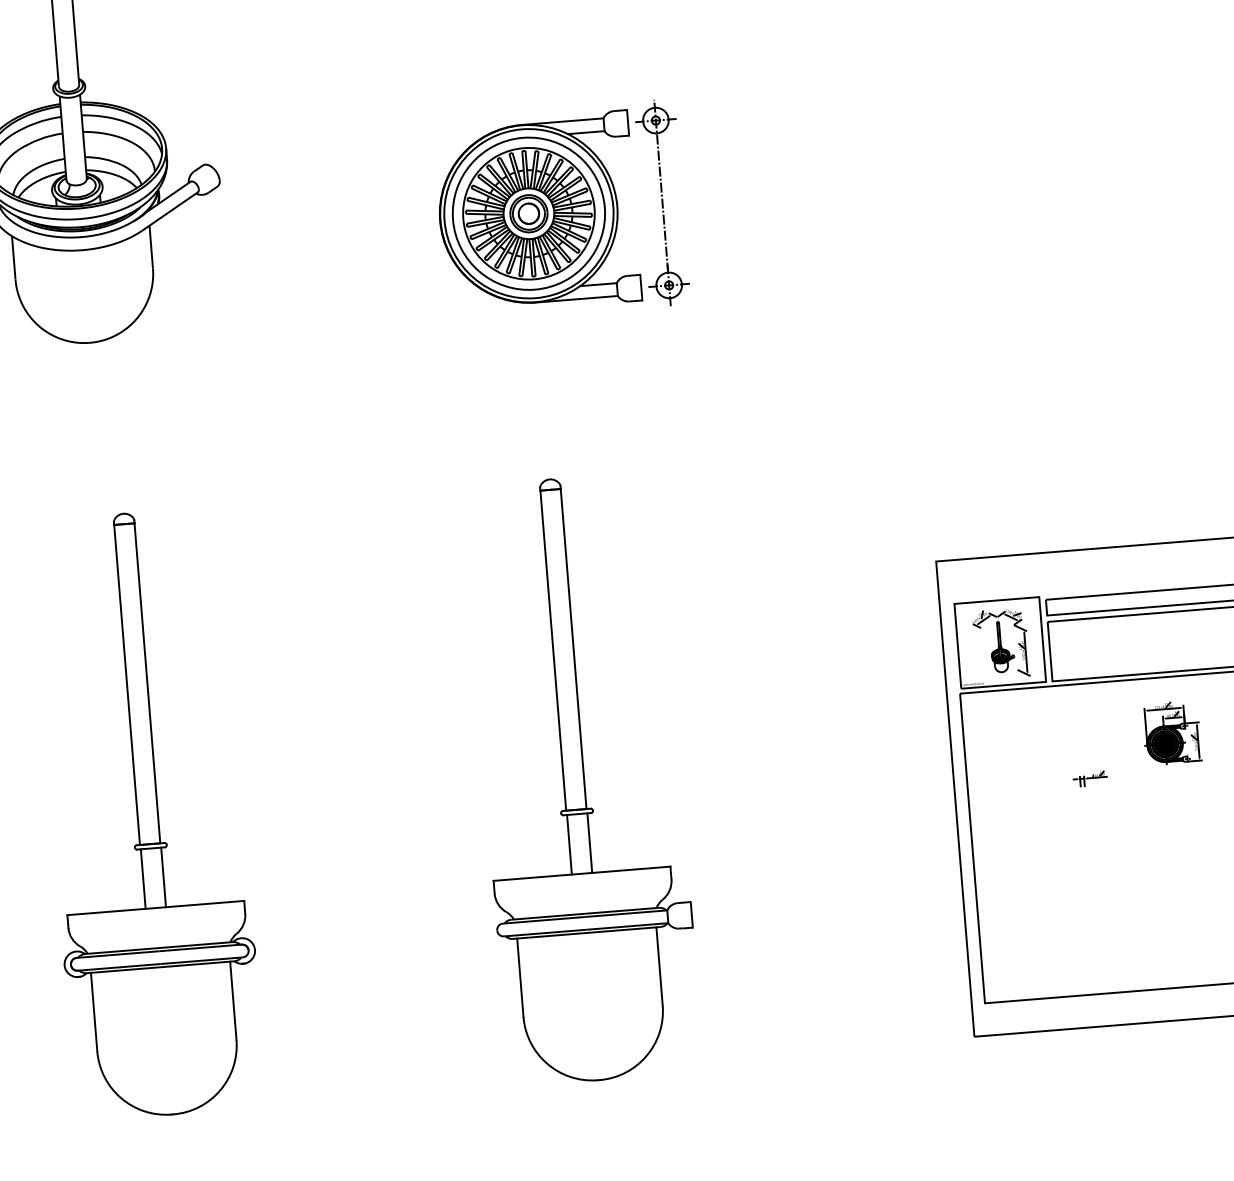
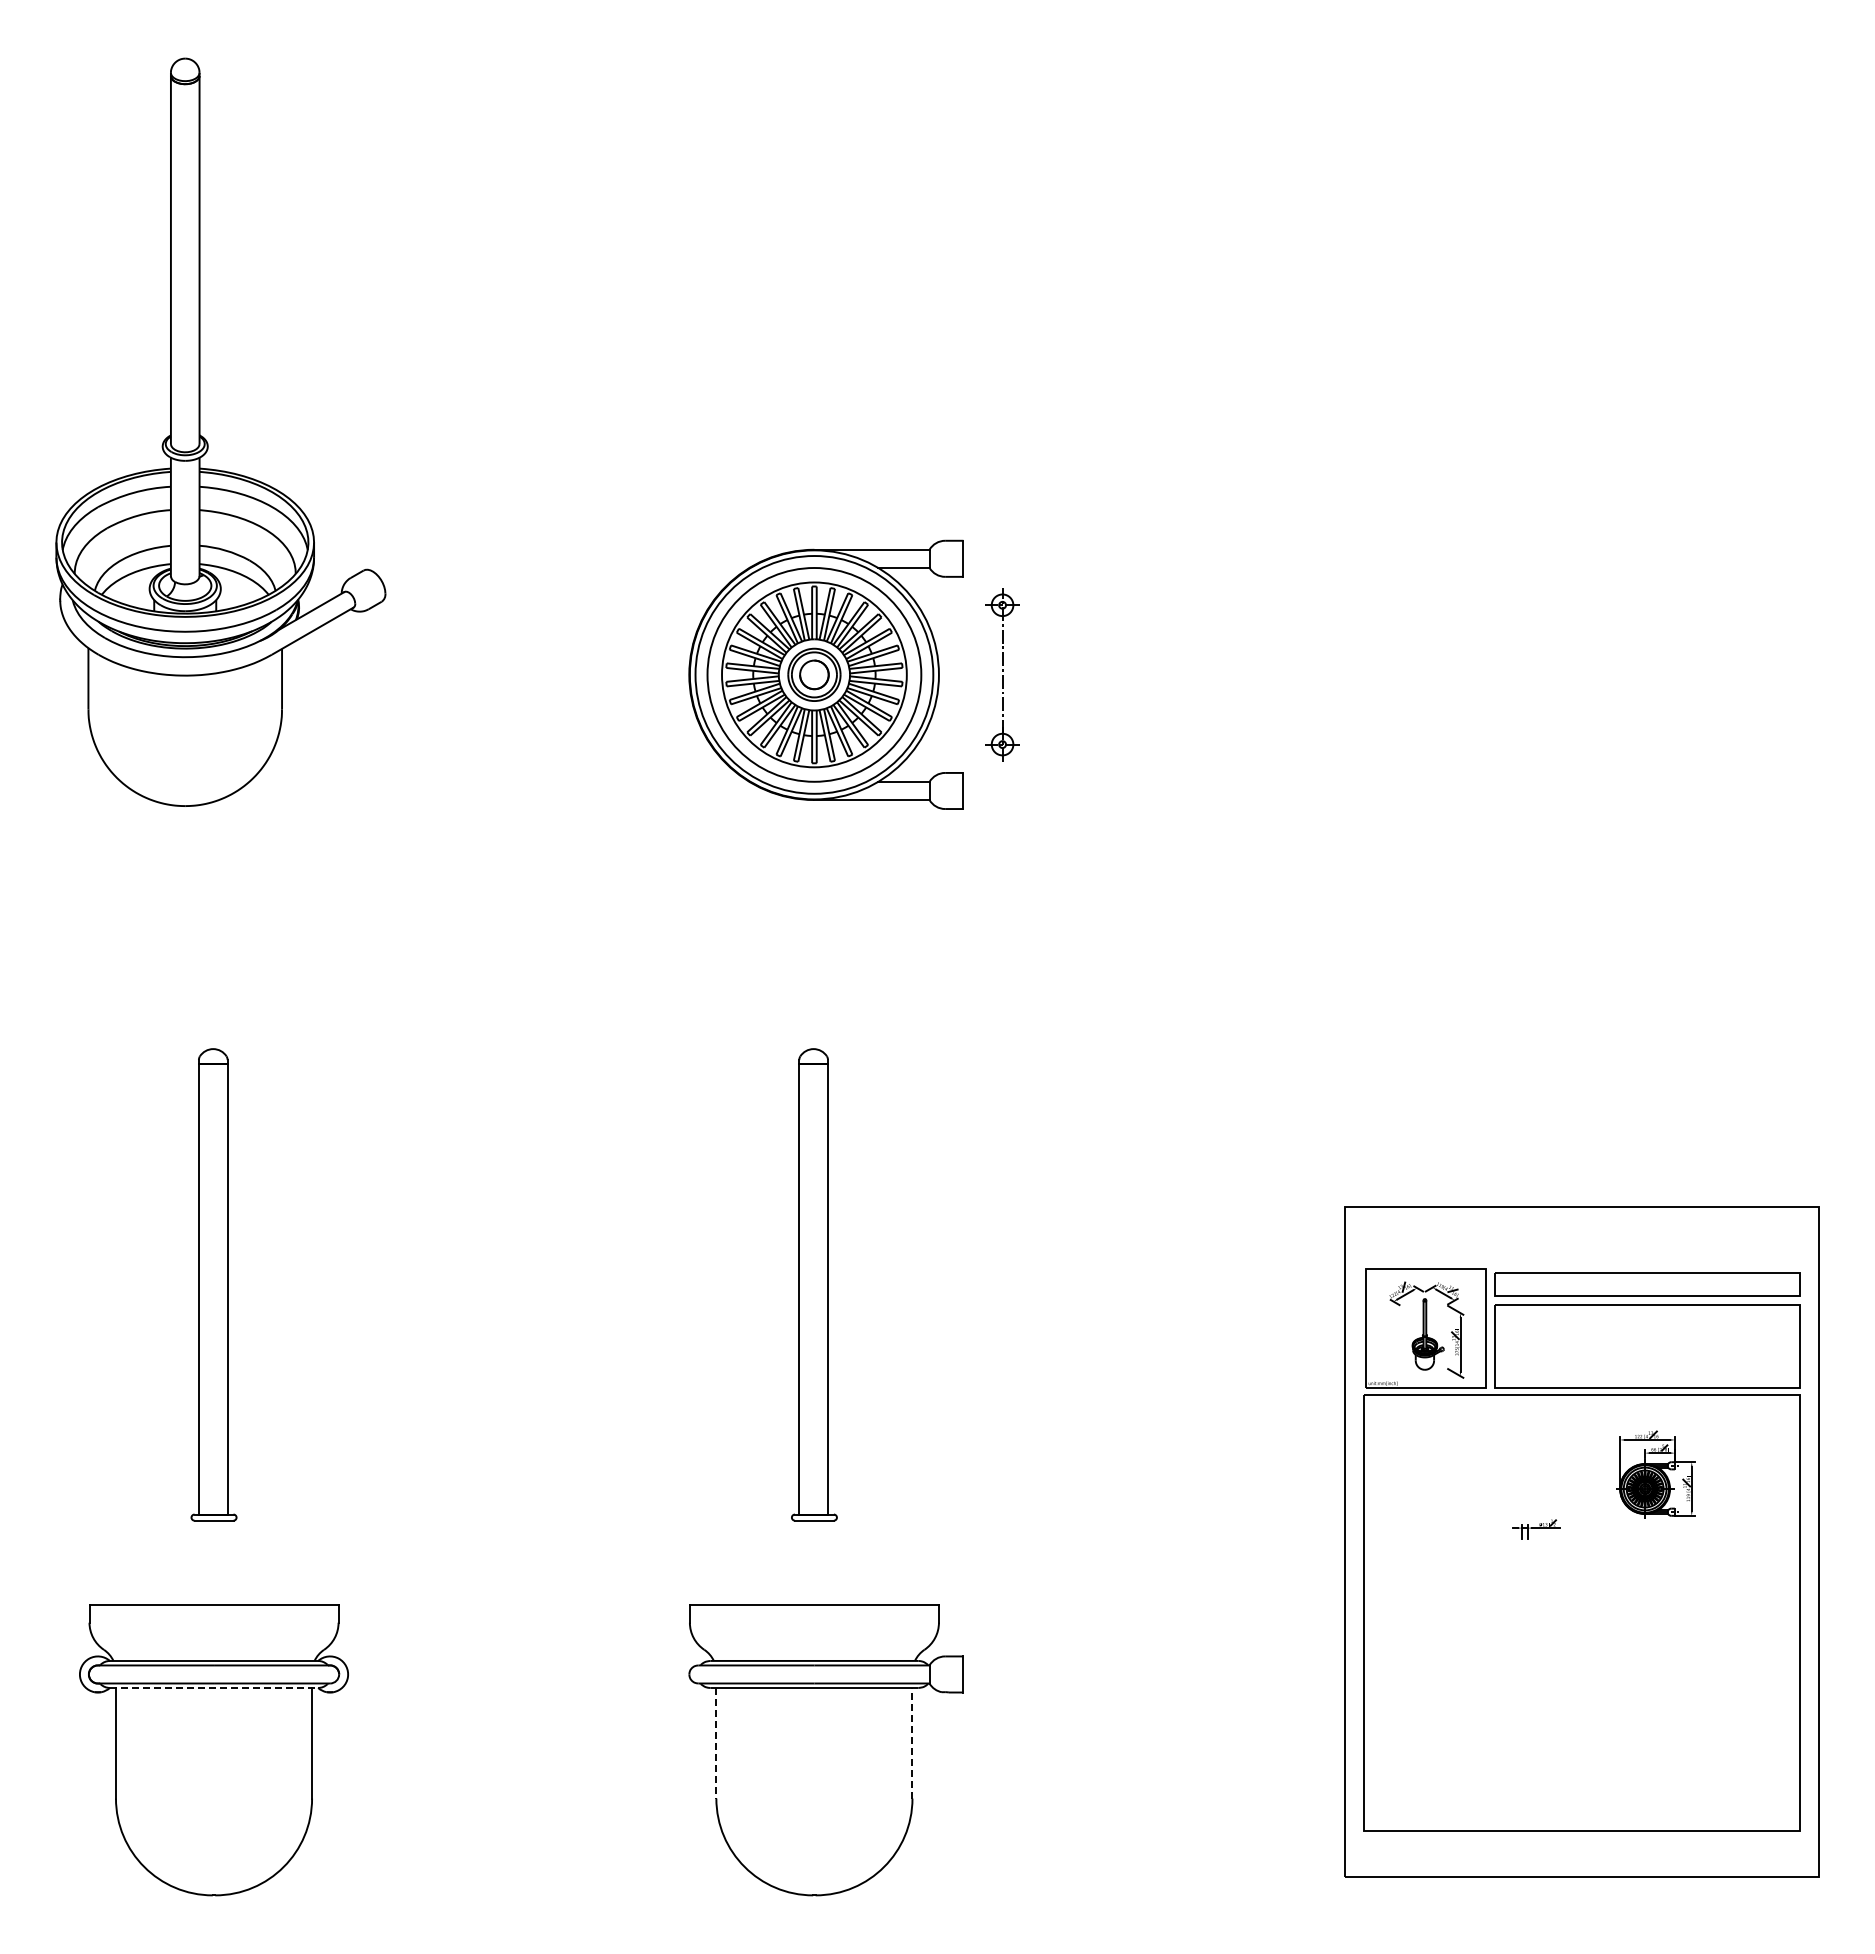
part: (662, 202) -> (1002, 674), size x0.6
line: (589, 843) -> (828, 1562), removed
line: (569, 844) -> (800, 1562), removed
line: (163, 877) -> (228, 1562), removed
line: (143, 878) -> (199, 1562), removed
line: (659, 966) -> (912, 1742), solid -> dashed
line: (160, 967) -> (214, 1688), solid -> dashed
line: (520, 977) -> (716, 1743), solid -> dashed

